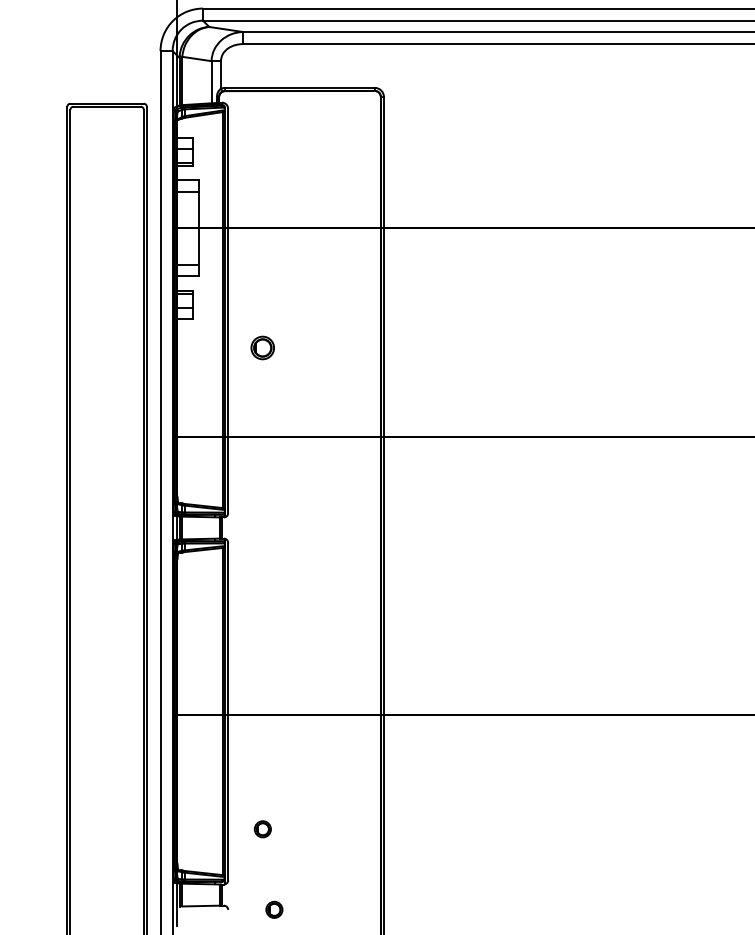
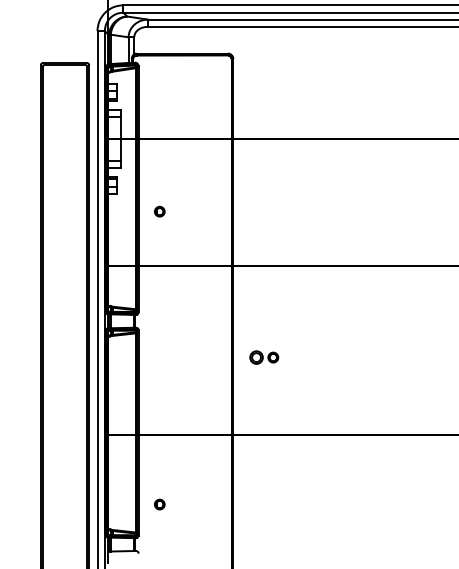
part: (262, 347) -> (159, 211), size x0.71
part: (435, 587) -> (264, 357), added
part: (273, 909) -> (166, 553), removed

